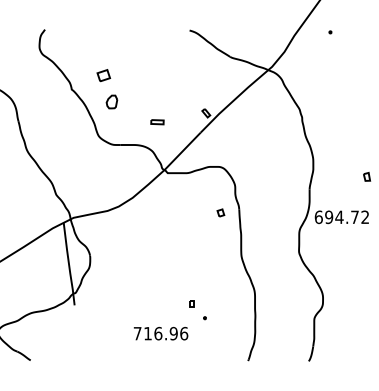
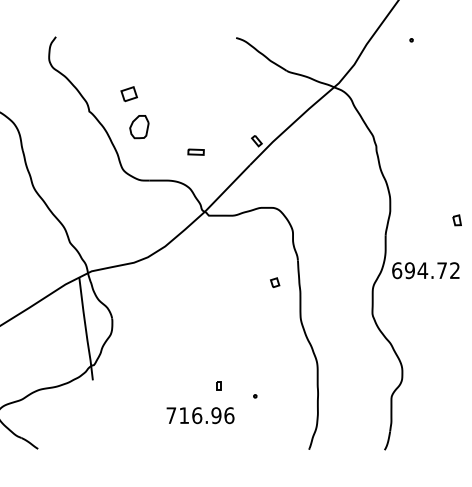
part: (111, 101) -> (138, 126), size x1.4
part: (220, 212) -> (274, 282), moved
part: (191, 303) -> (218, 385), moved

